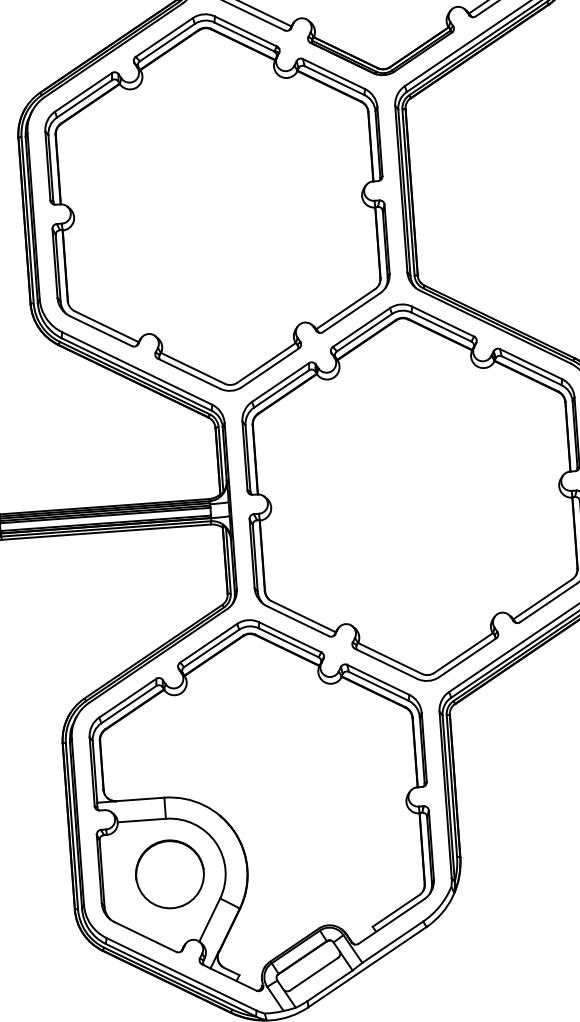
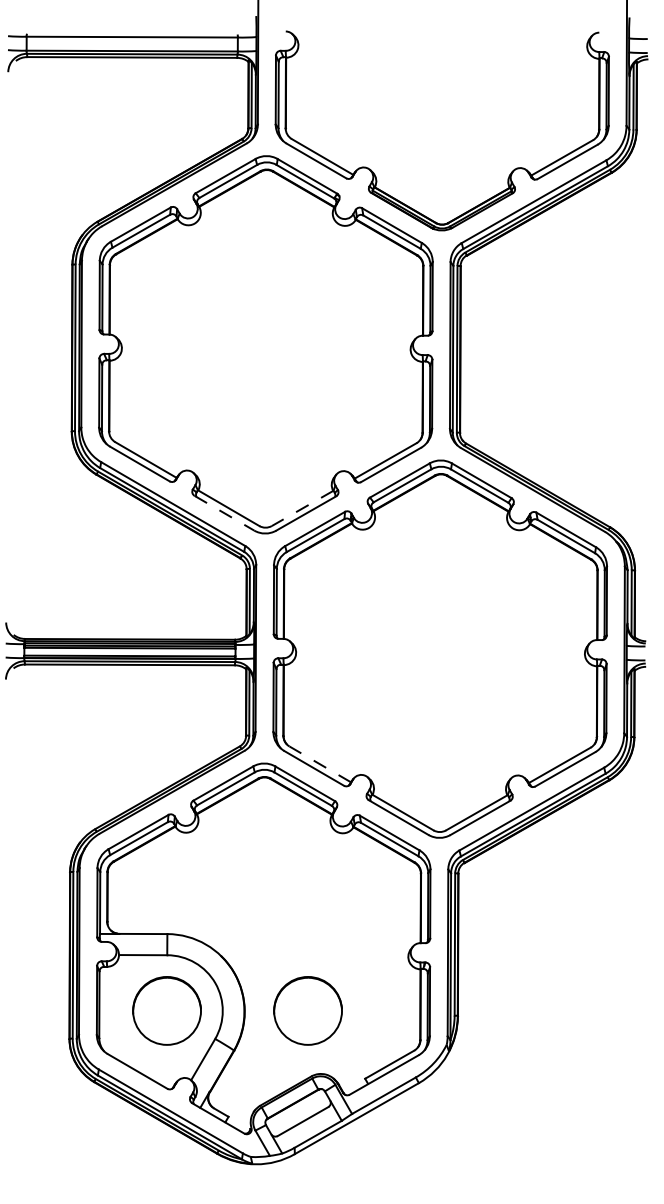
line: (266, 362) -> (302, 508), solid -> dashed
line: (189, 373) -> (224, 513), solid -> dashed
line: (304, 616) -> (320, 764), solid -> dashed
circle: (309, 863) -> (307, 1010), added

